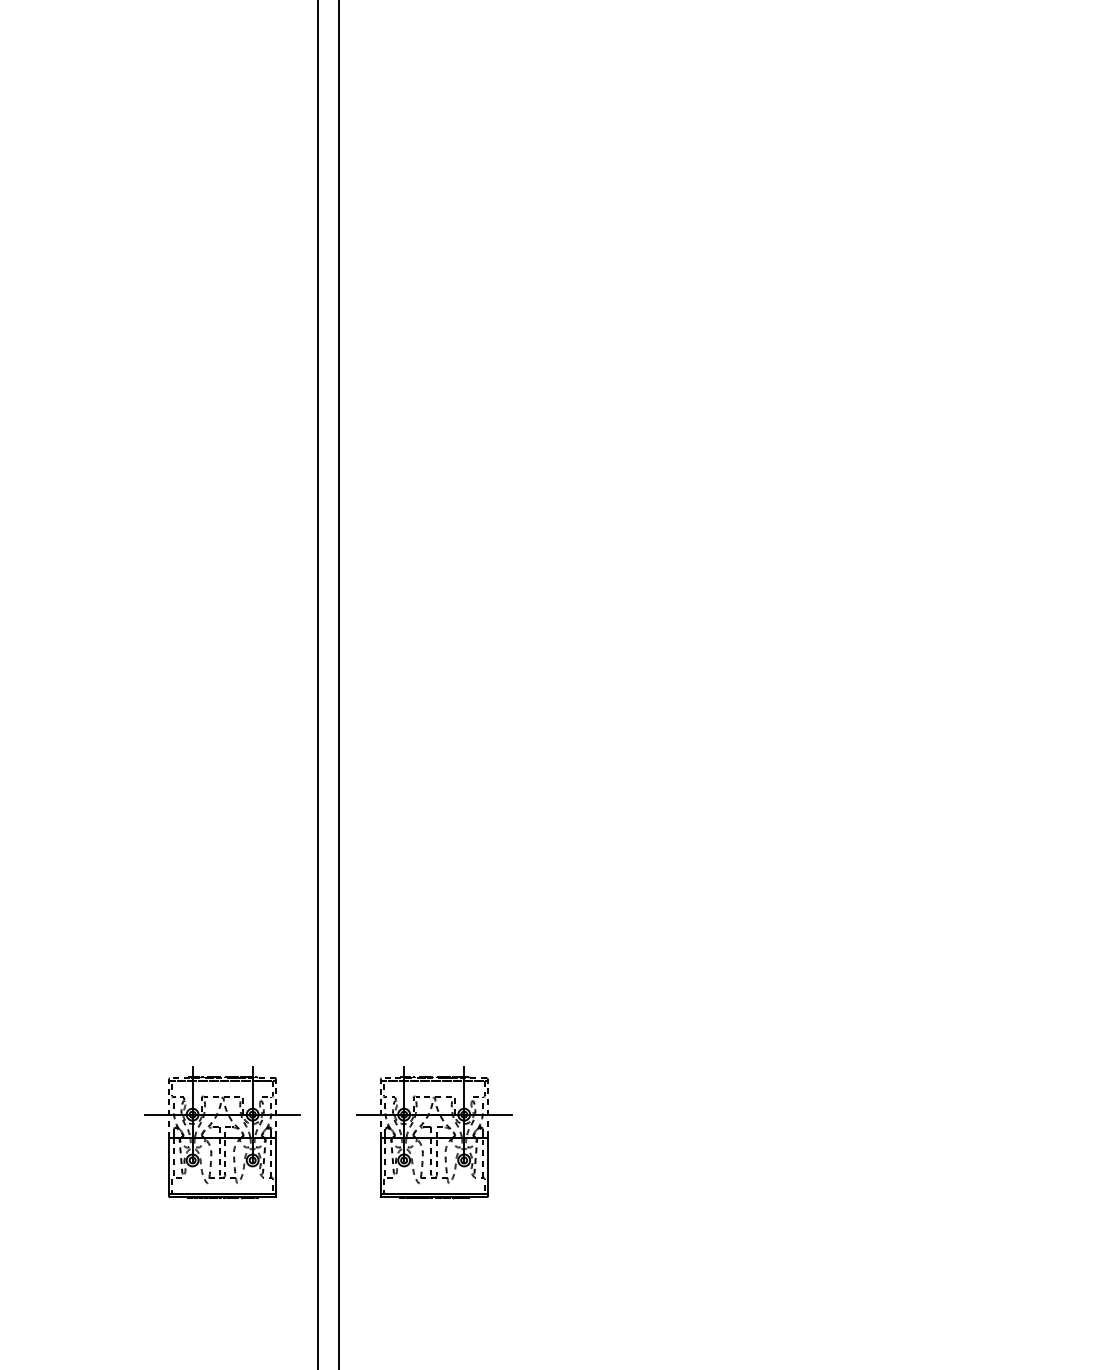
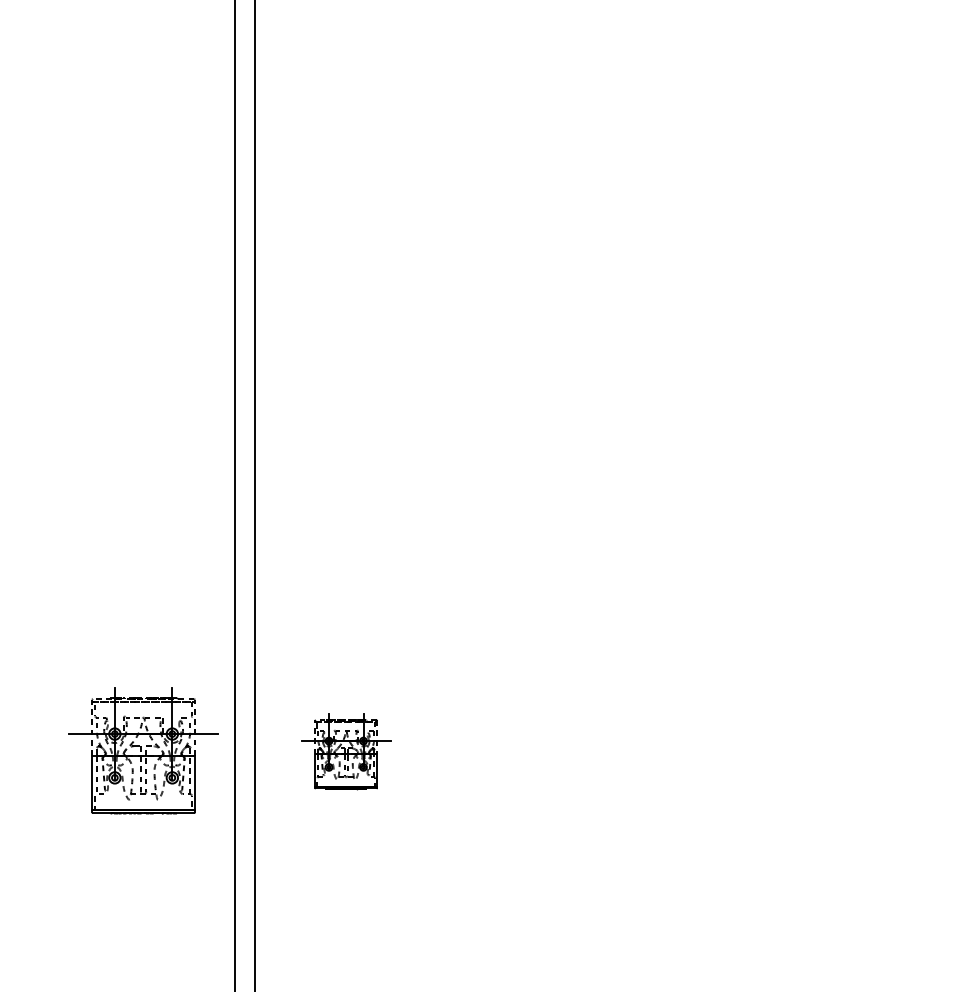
part: (434, 1132) -> (346, 751), size x0.6

